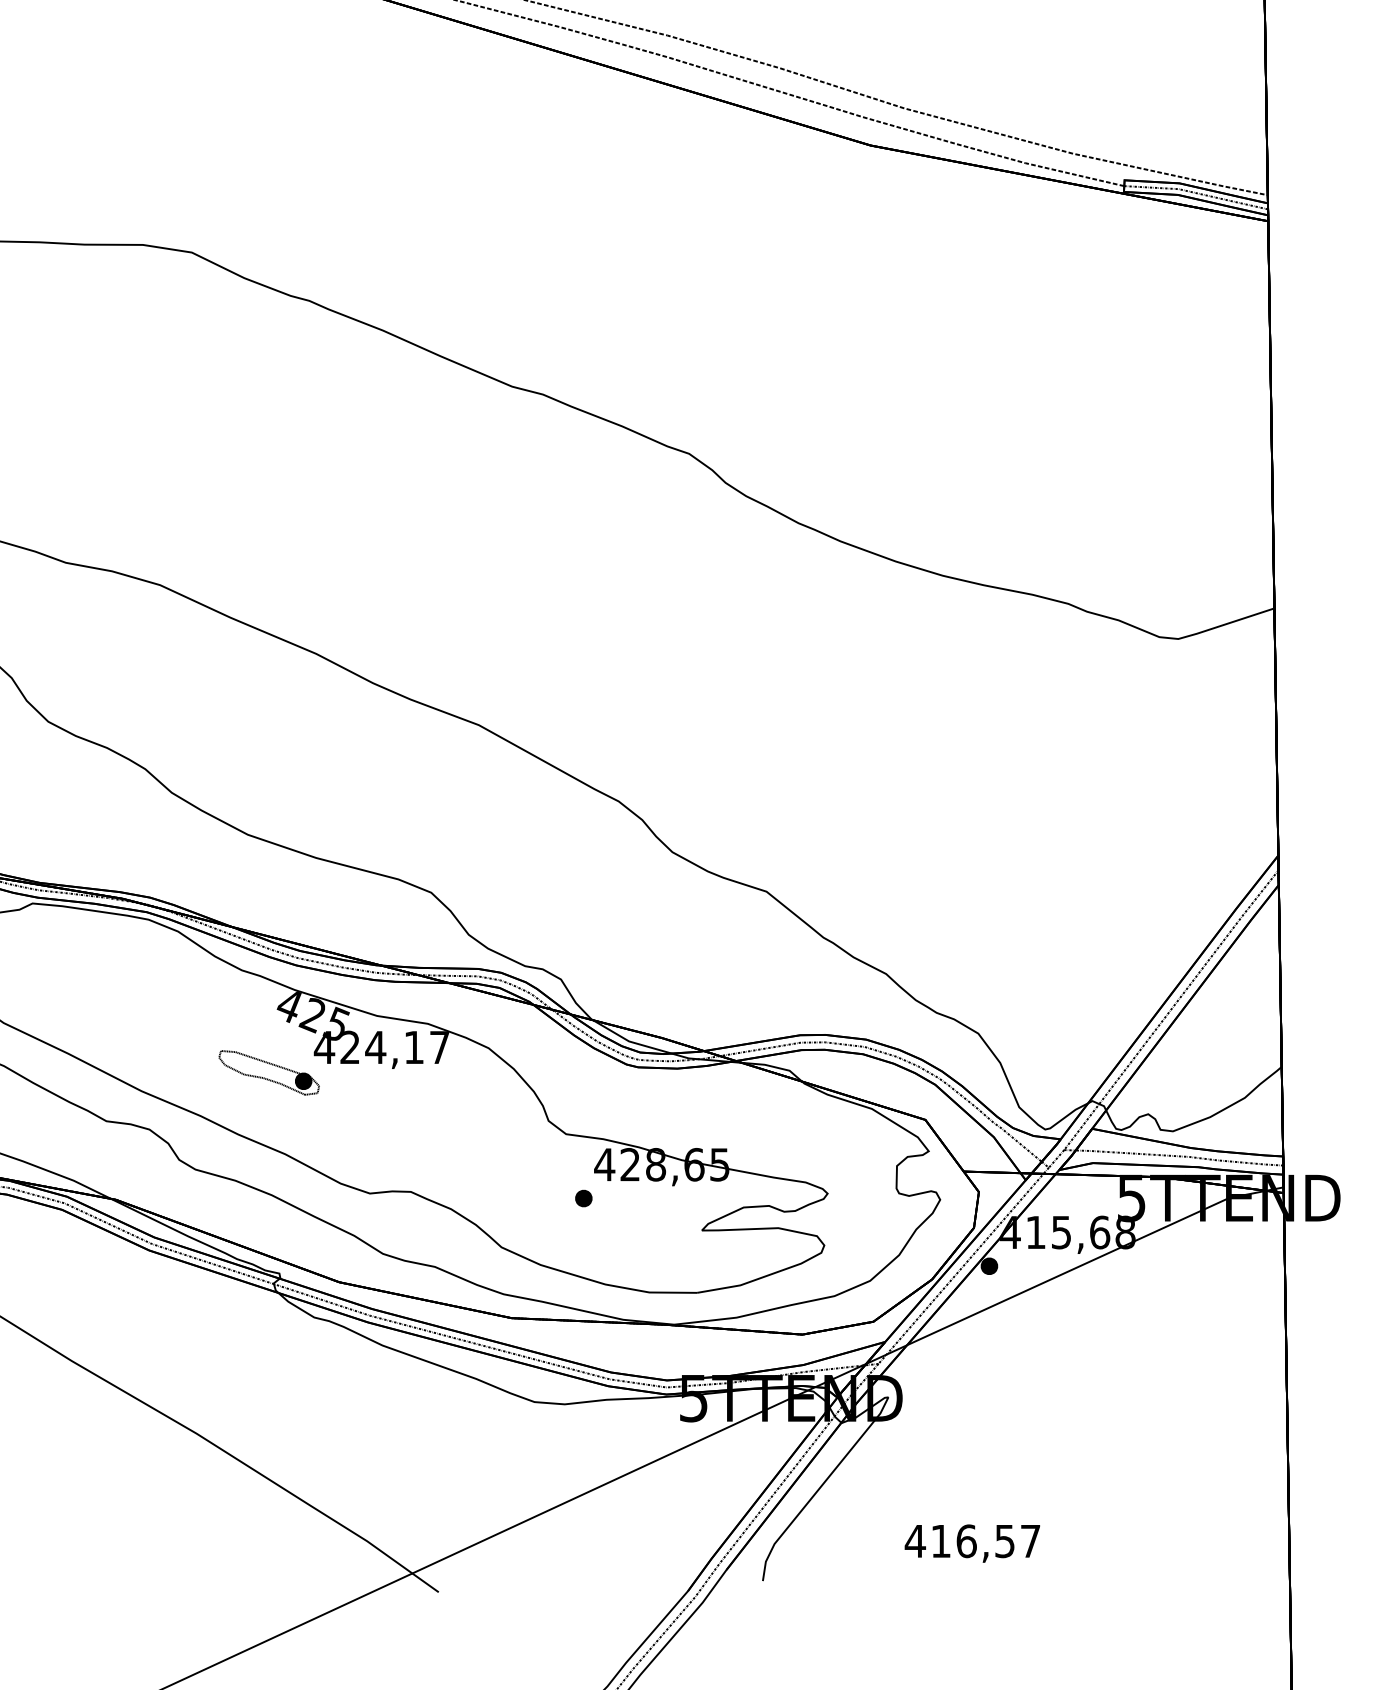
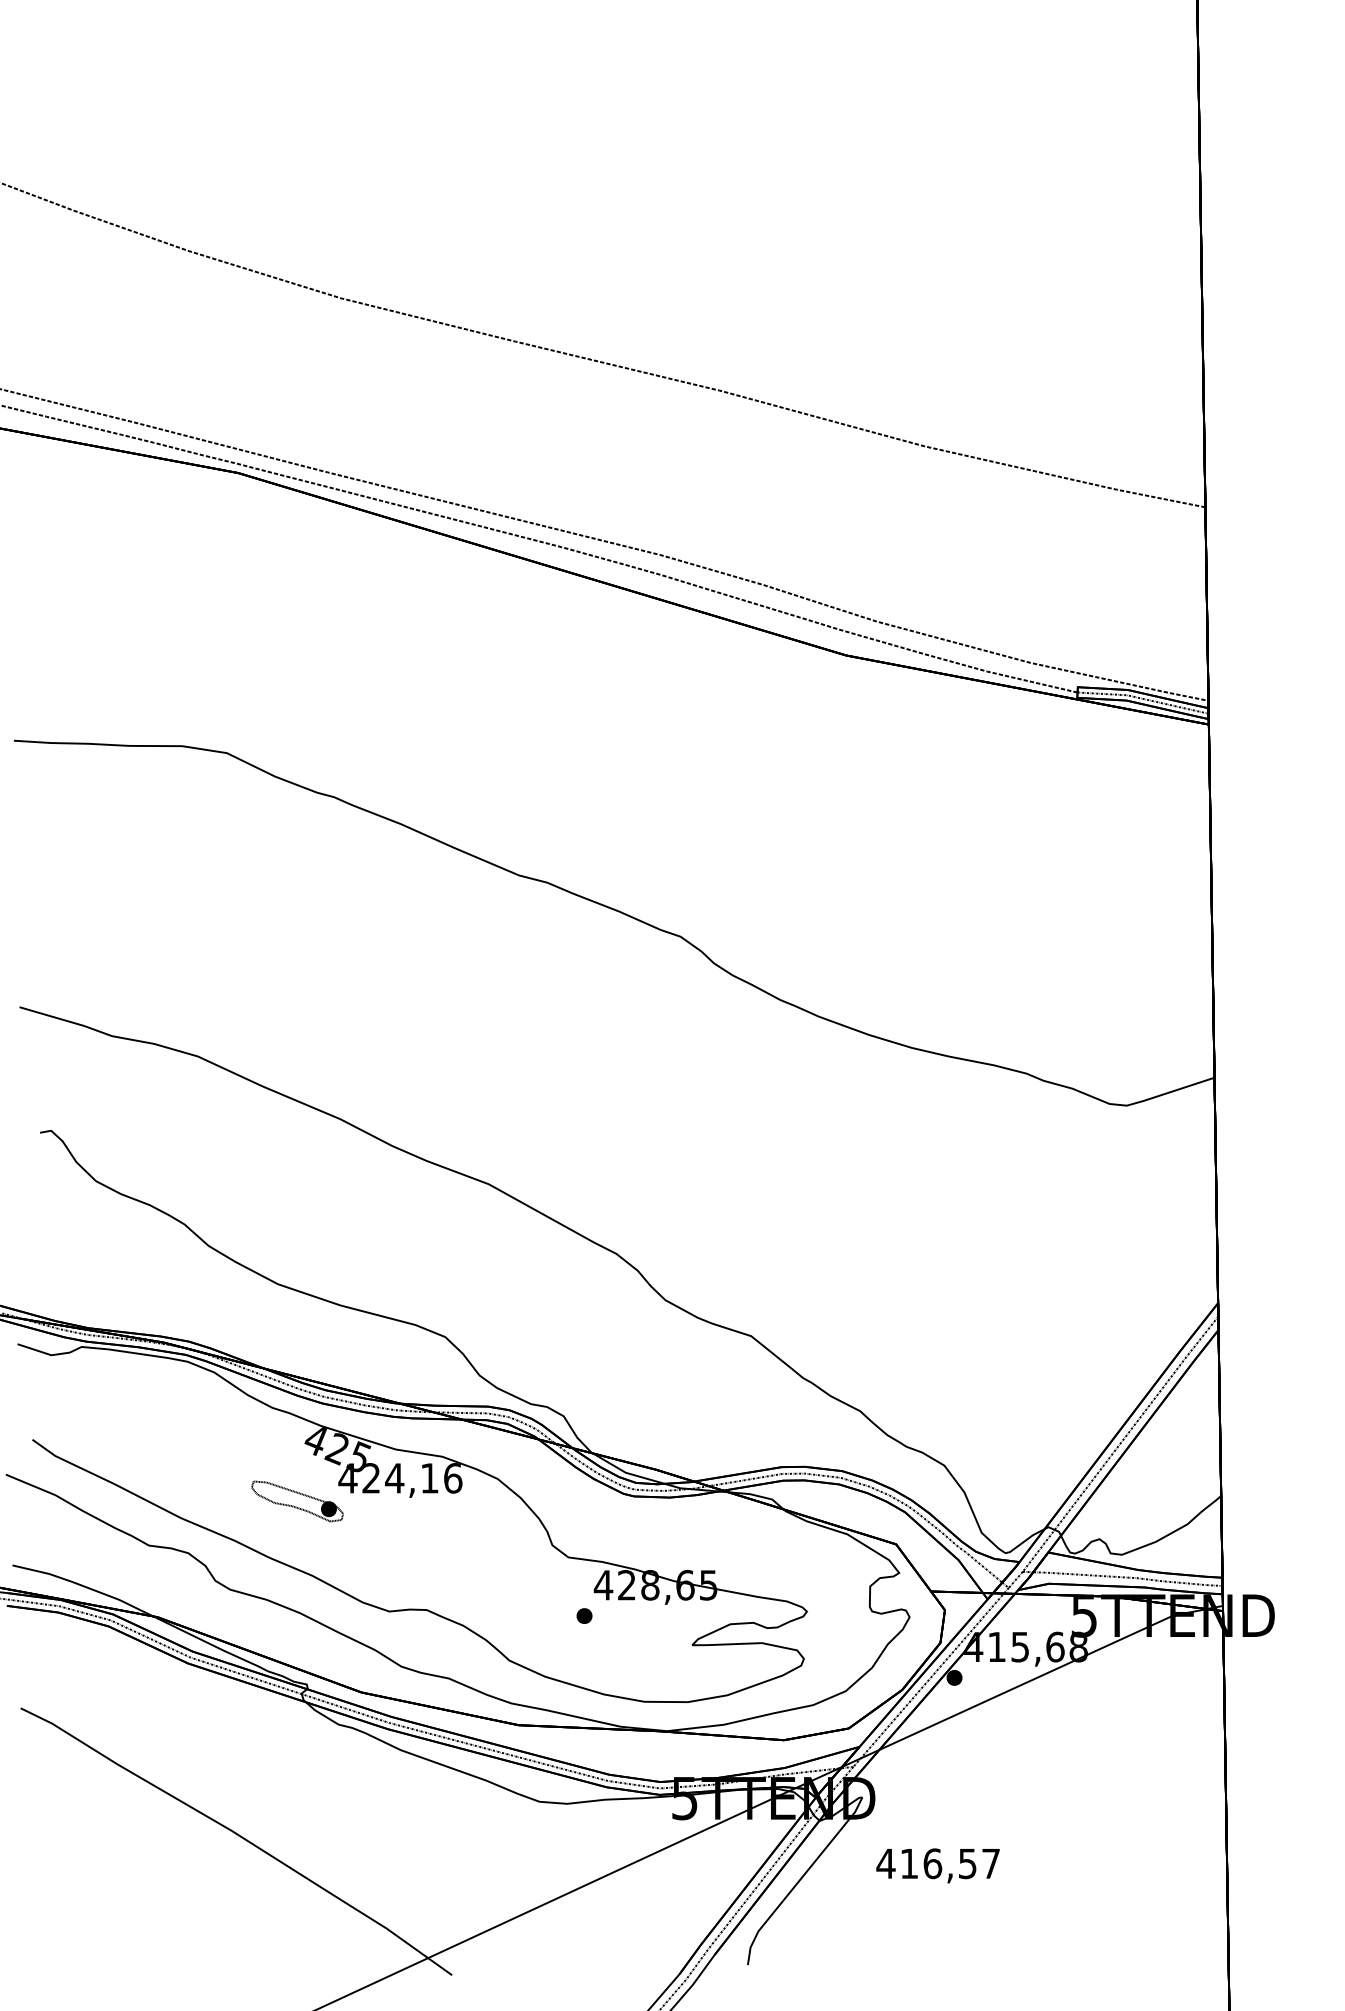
text: (440, 1047) -> (453, 1478), 424,17 -> 424,16
text: (971, 1543) -> (937, 1865), moved

